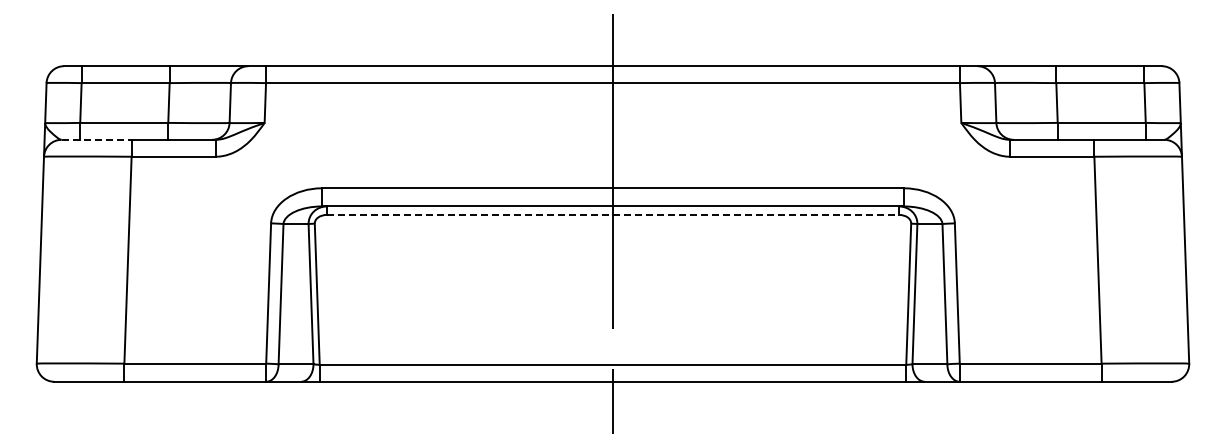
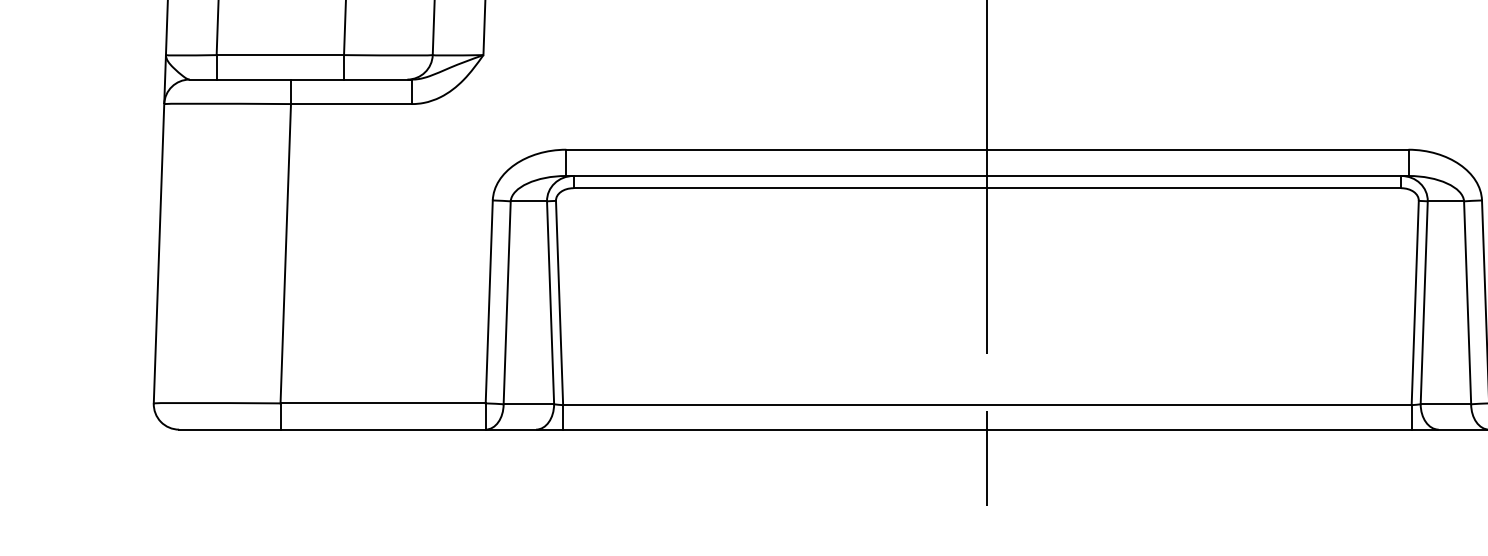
line: (97, 139) -> (241, 79), dashed -> solid
line: (613, 214) -> (988, 187), dashed -> solid

